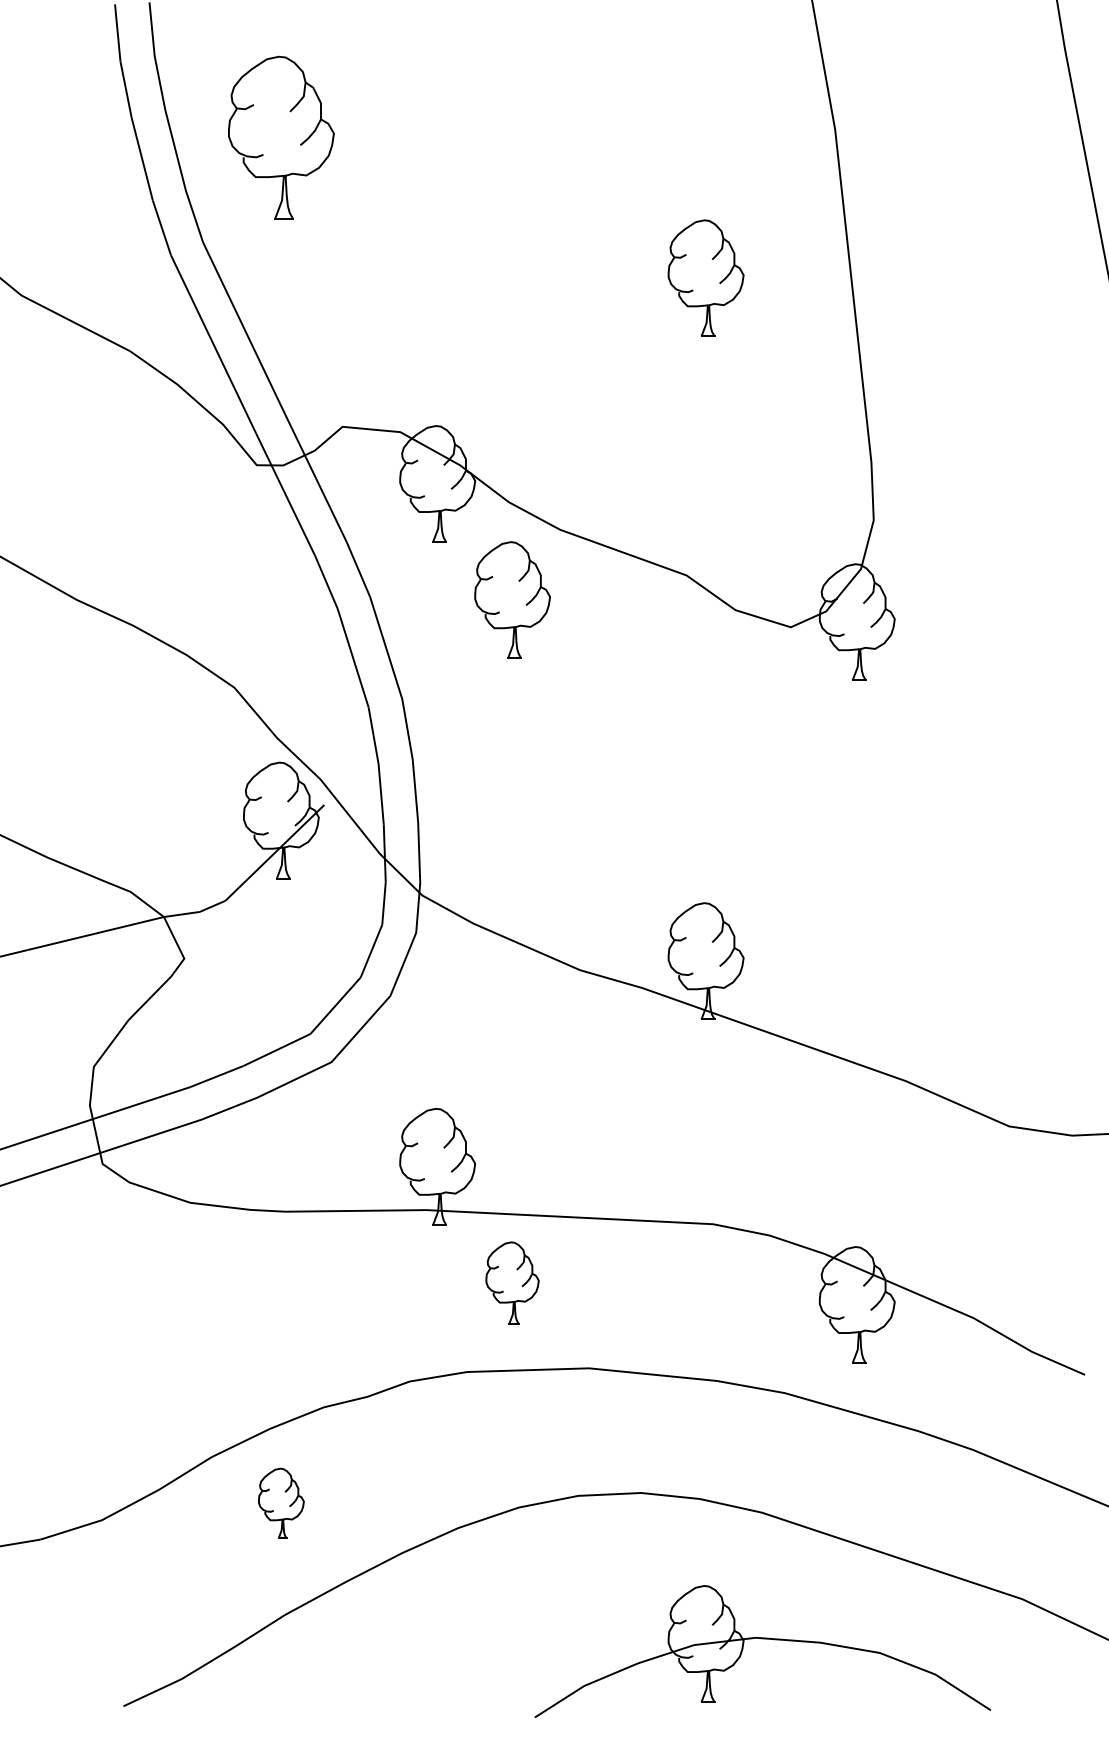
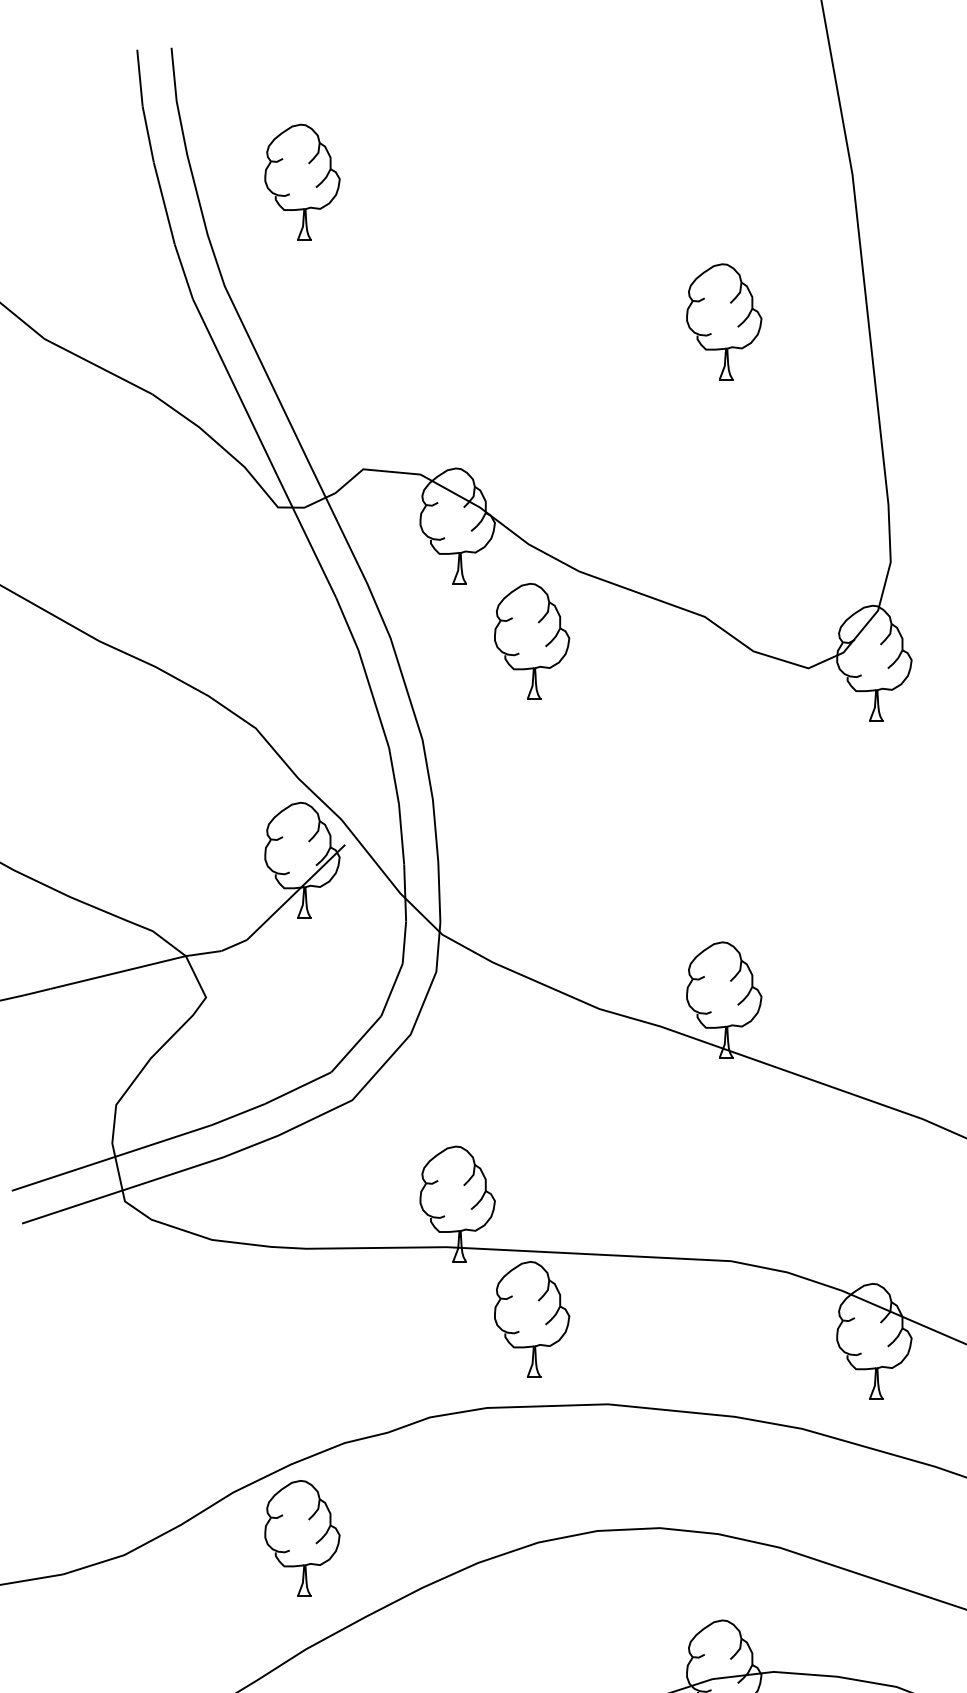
part: (281, 137) -> (302, 181), size x0.71
part: (512, 1282) -> (532, 1319), size x1.43
part: (281, 1503) -> (302, 1538), size x1.67

